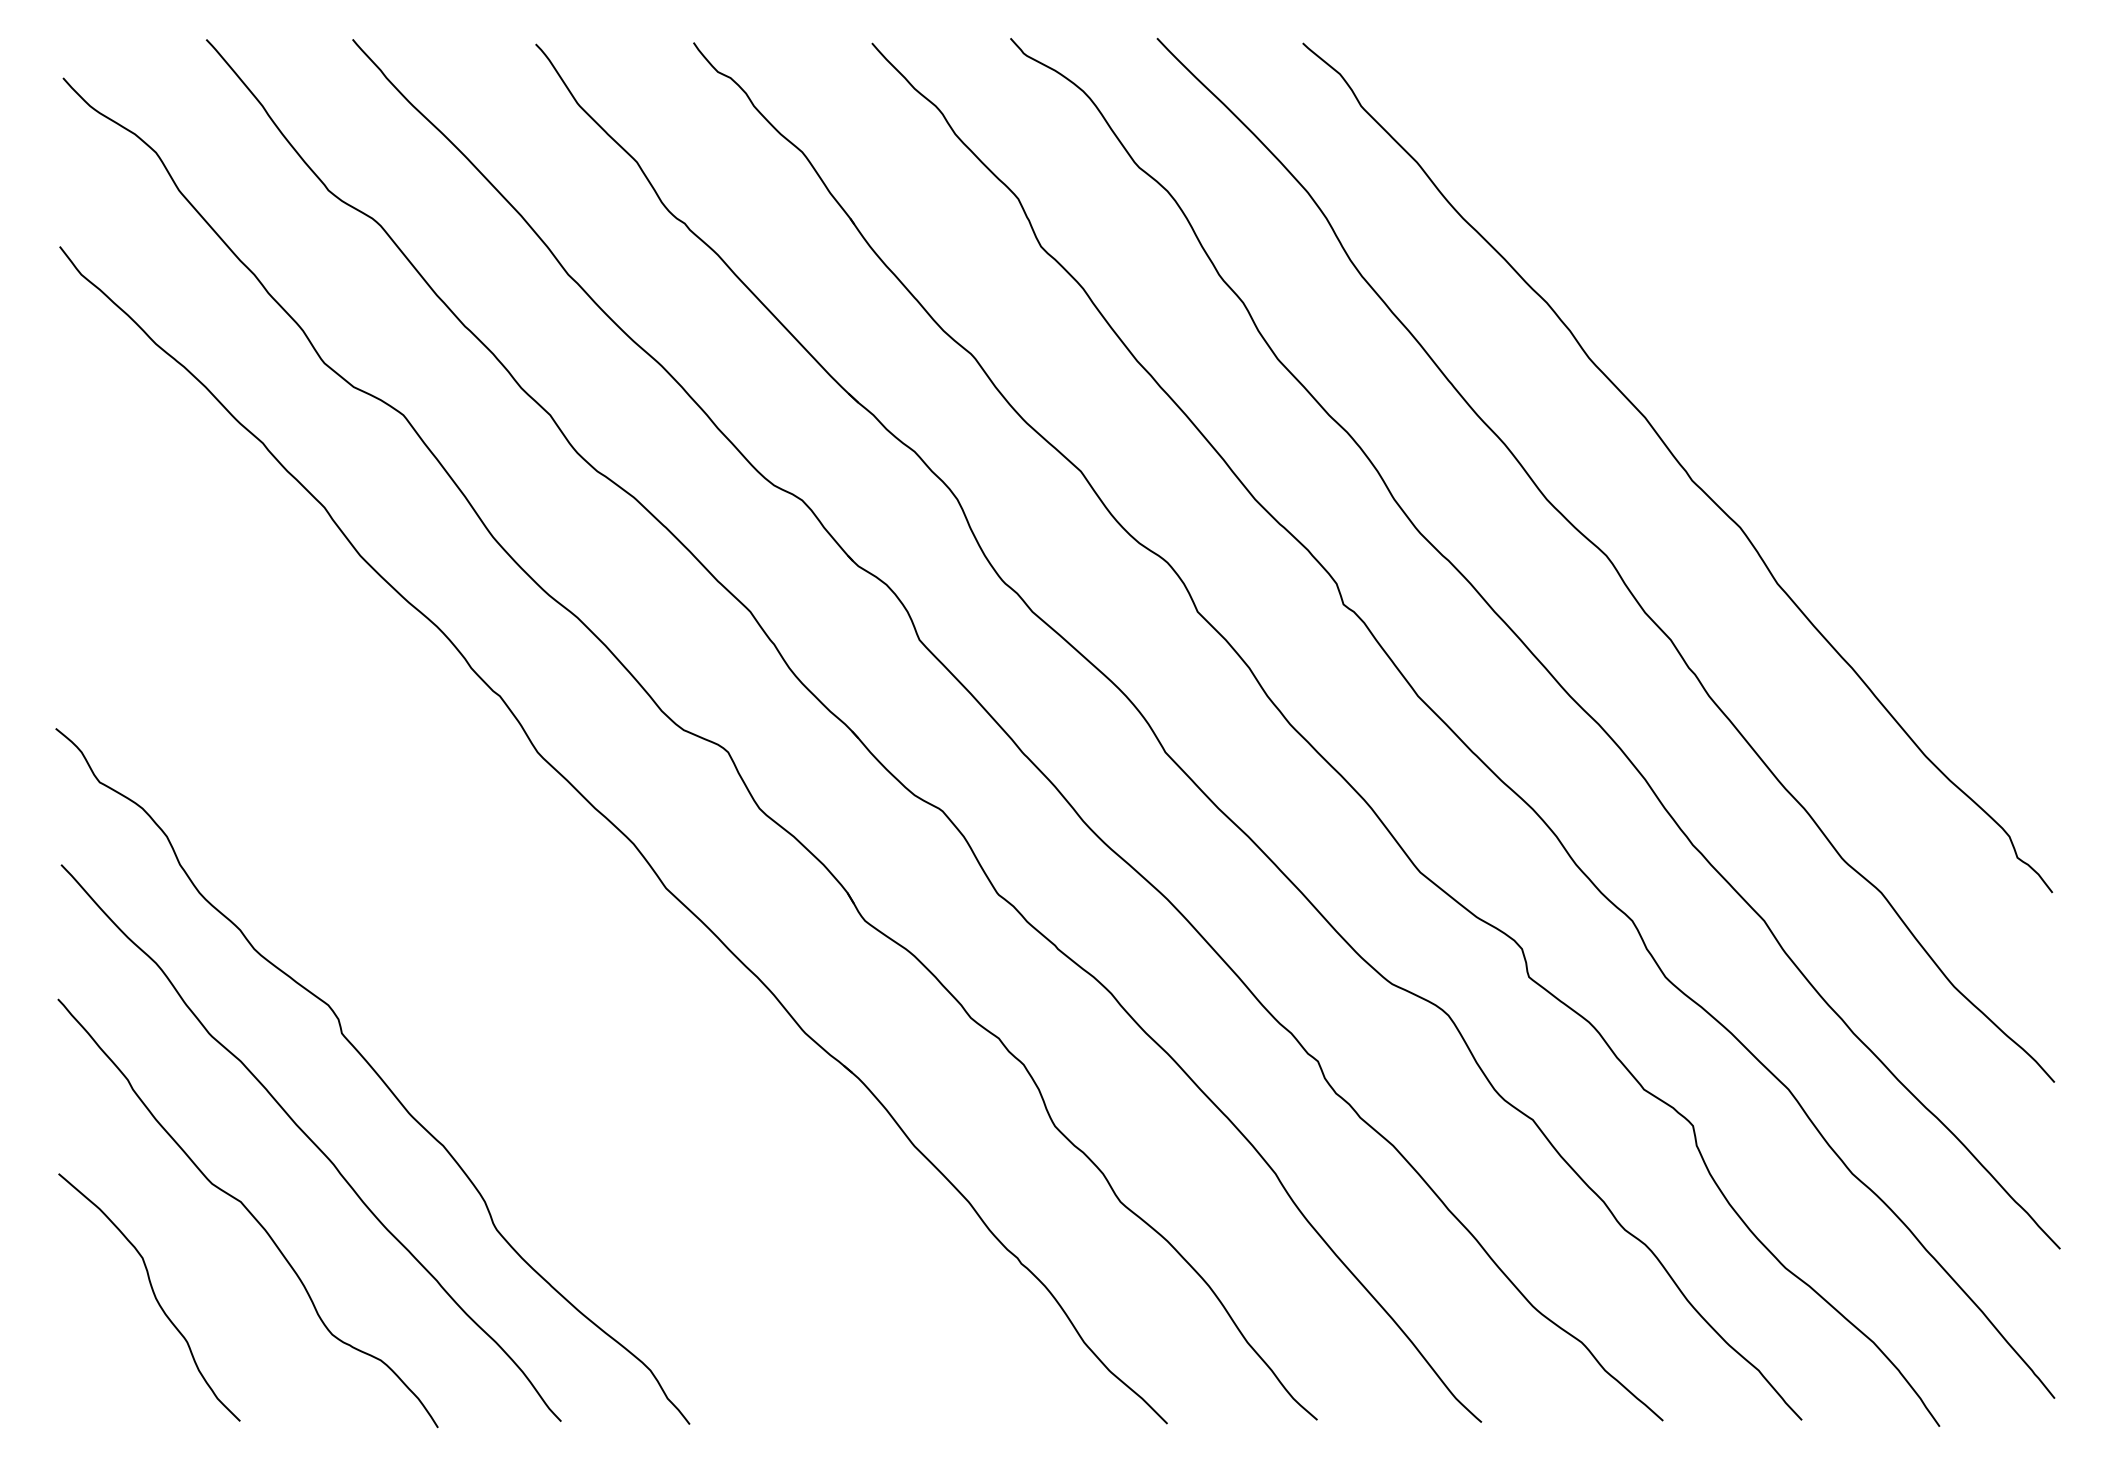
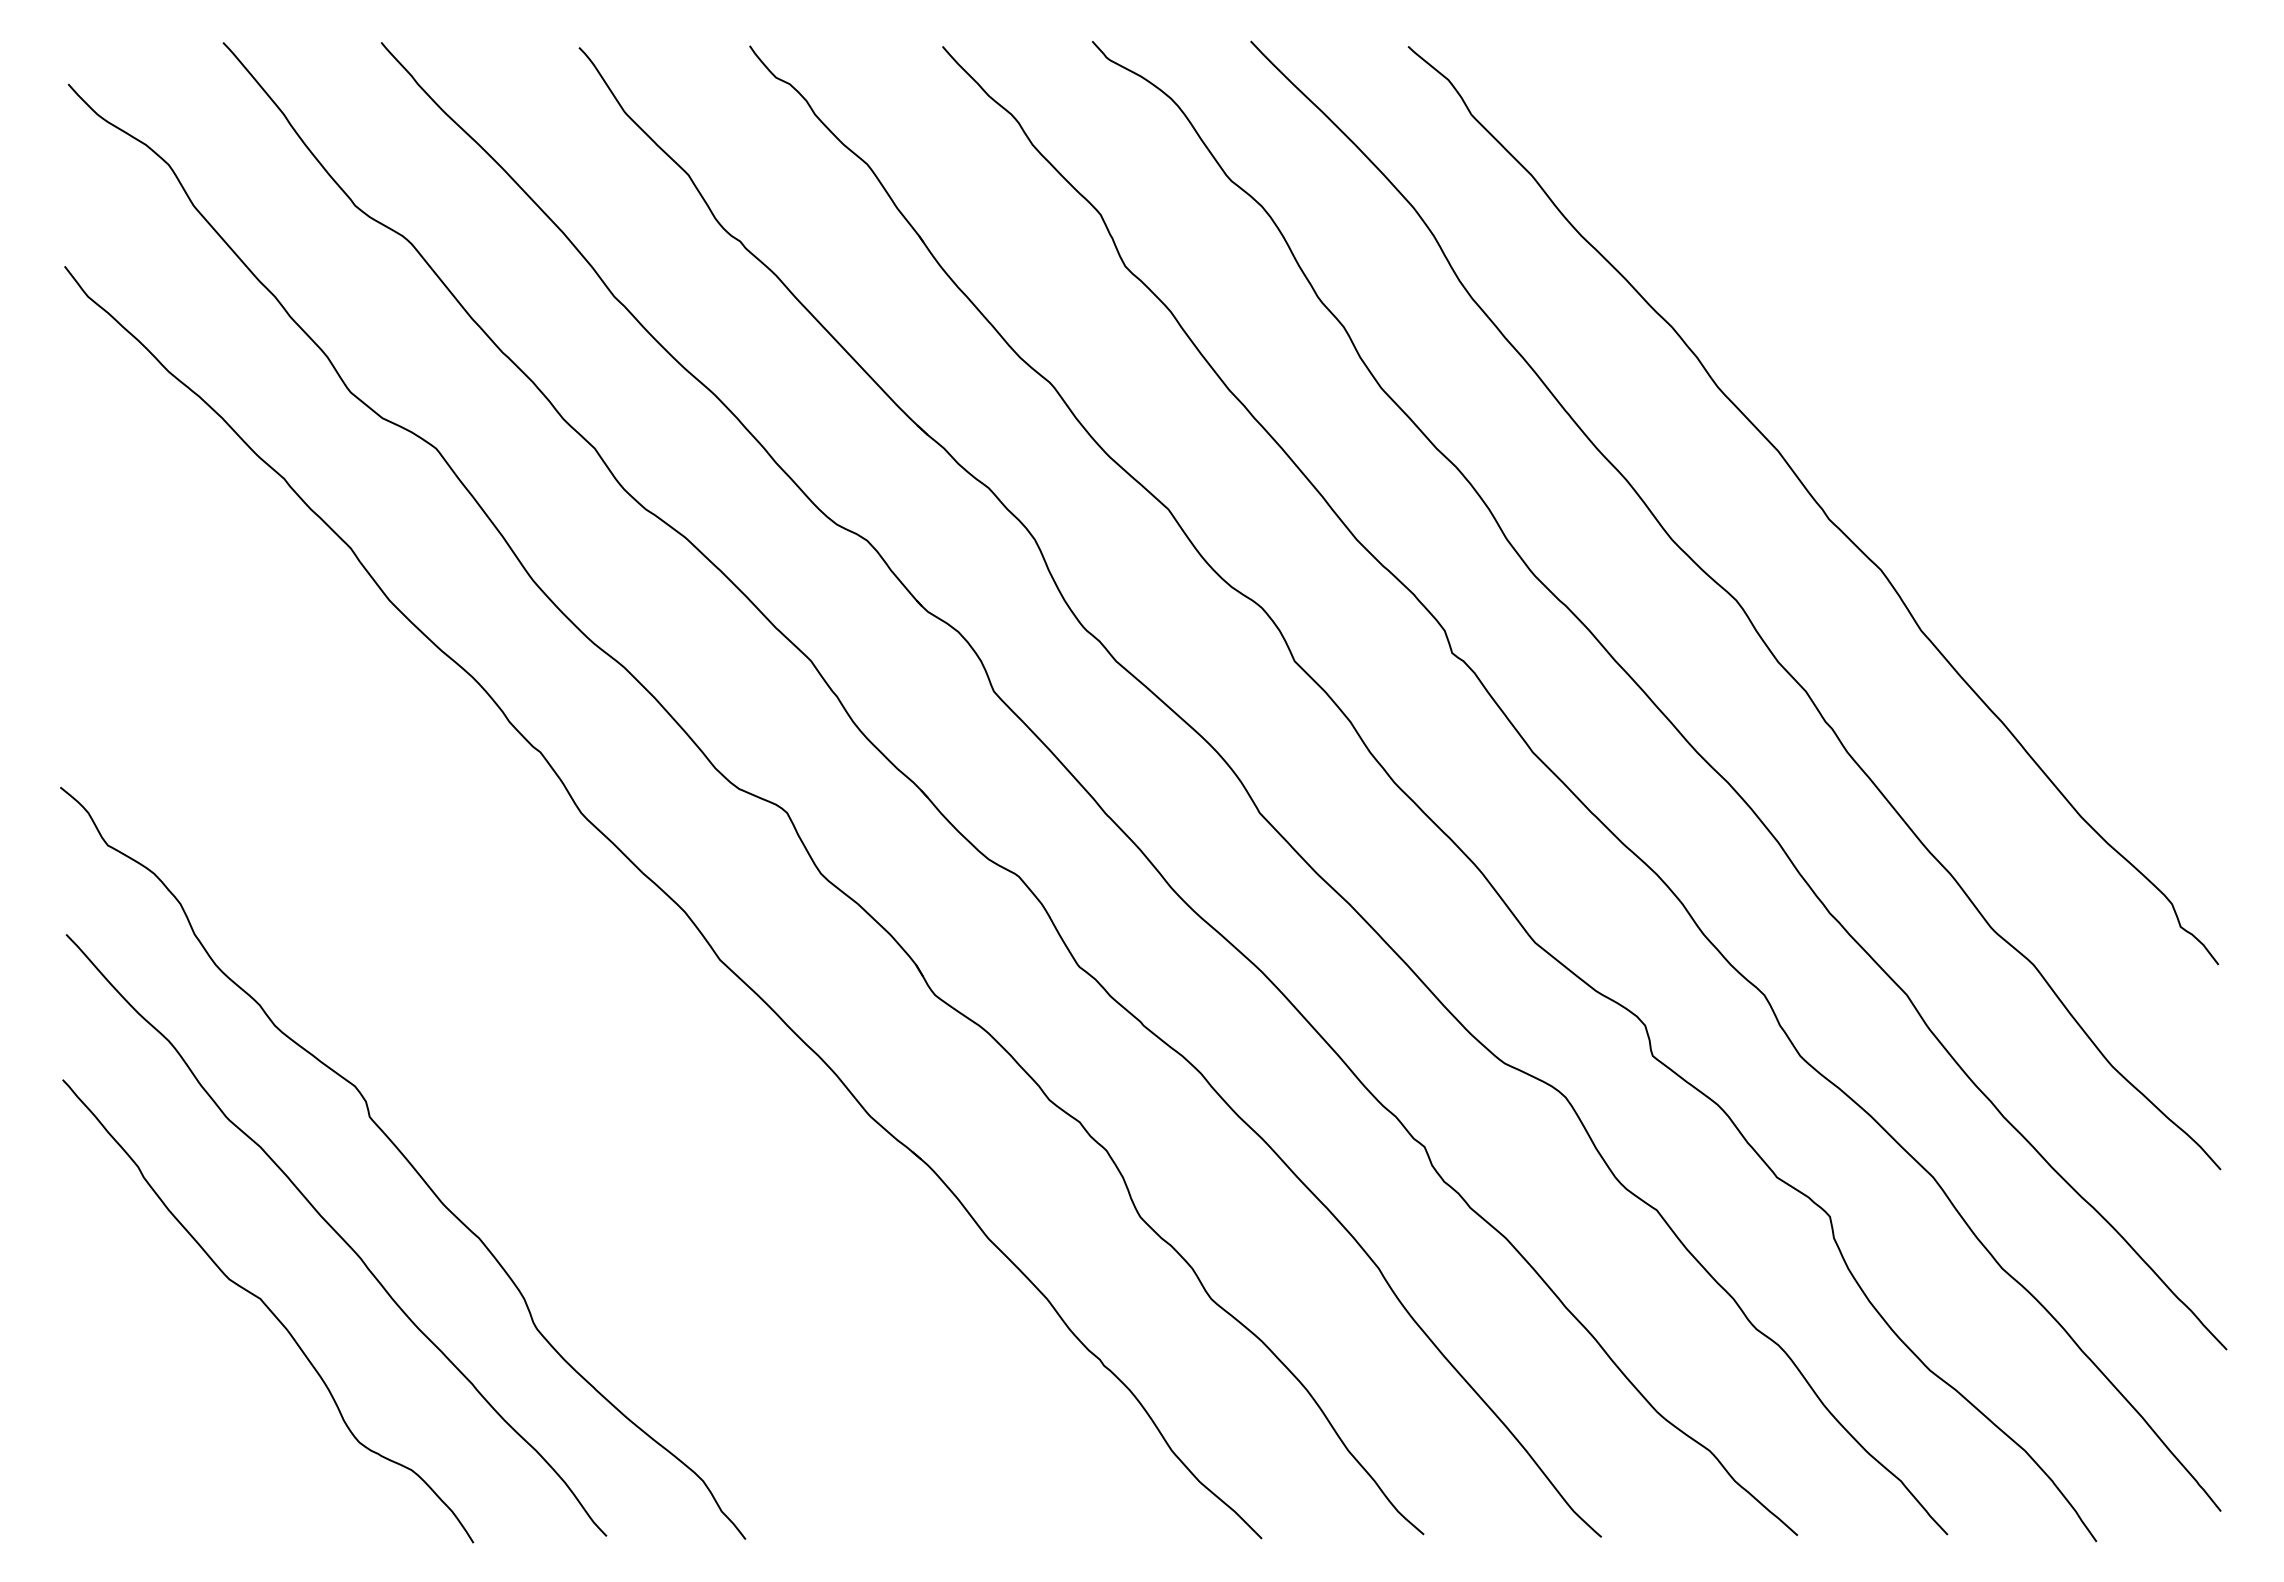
curve: (153, 1295) -> (166, 1400), removed

